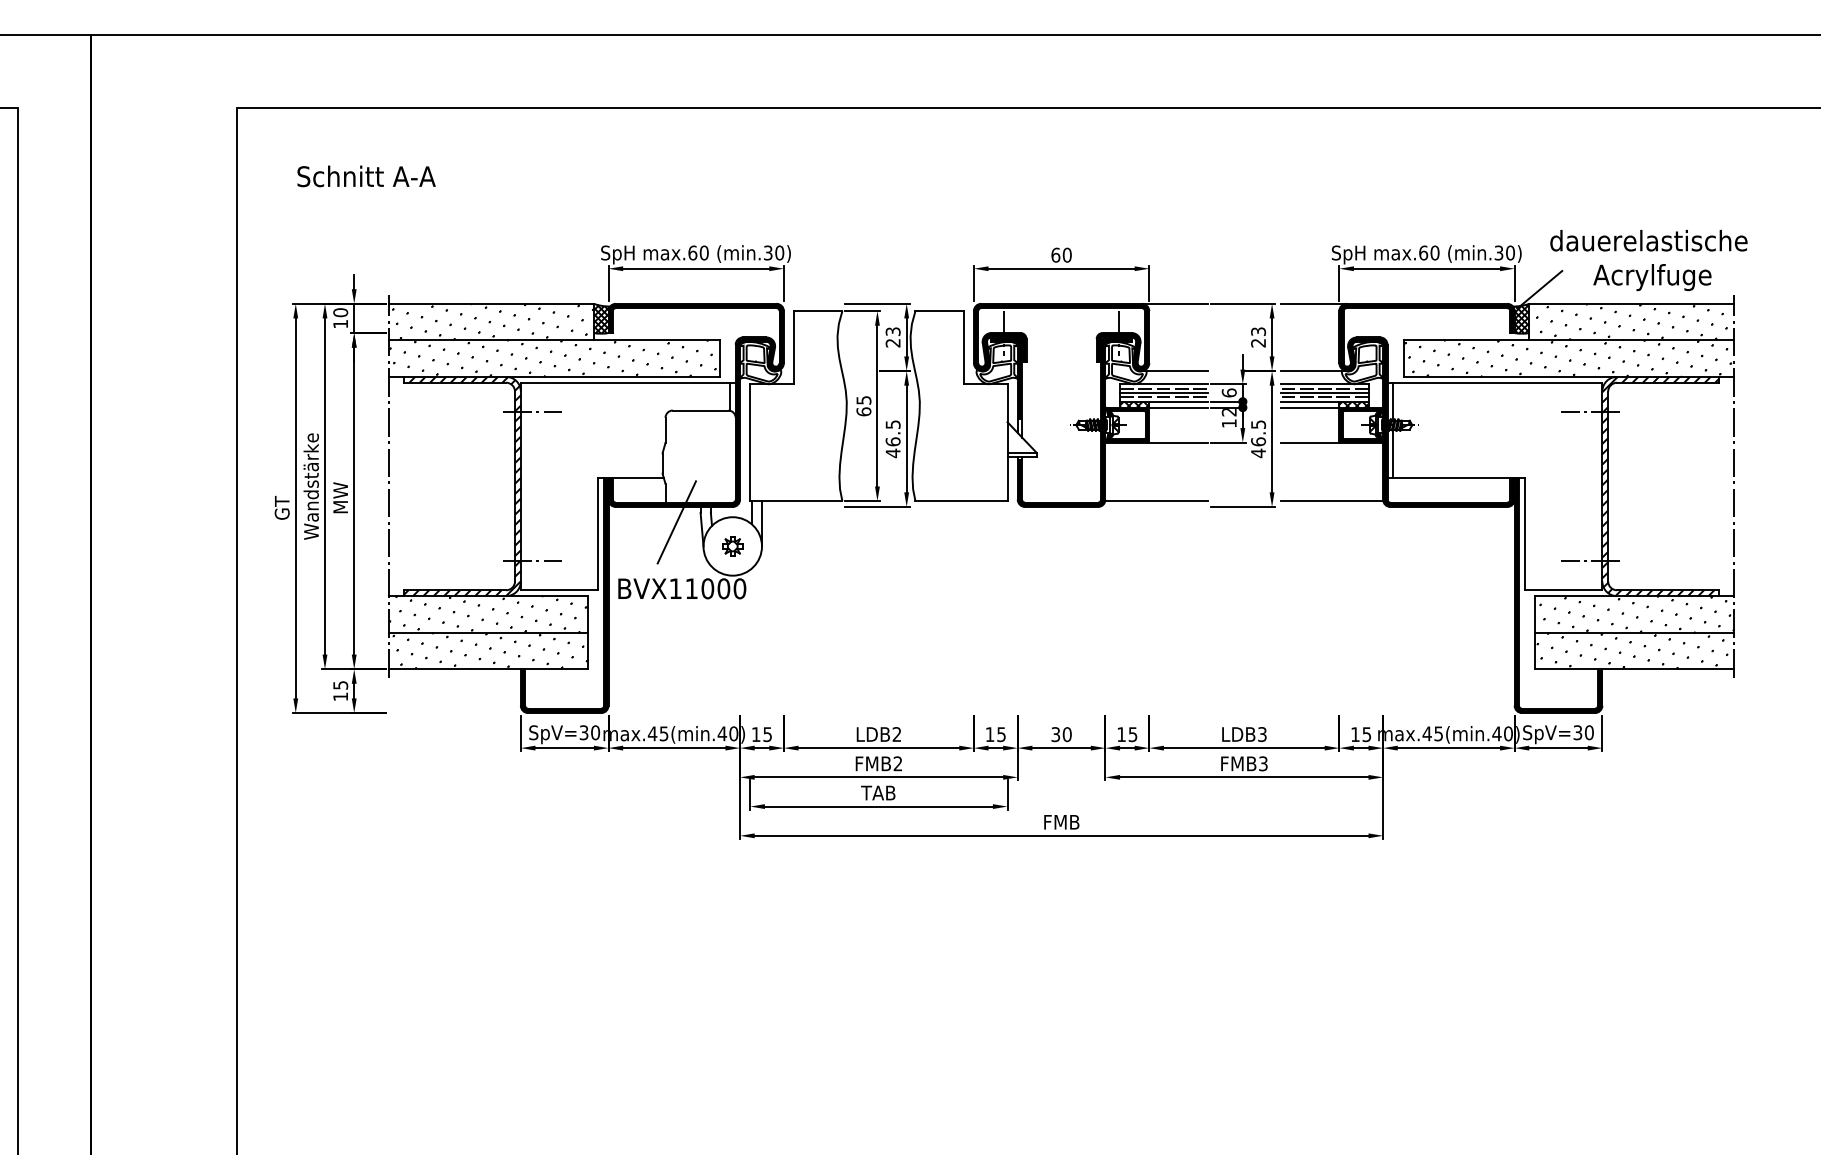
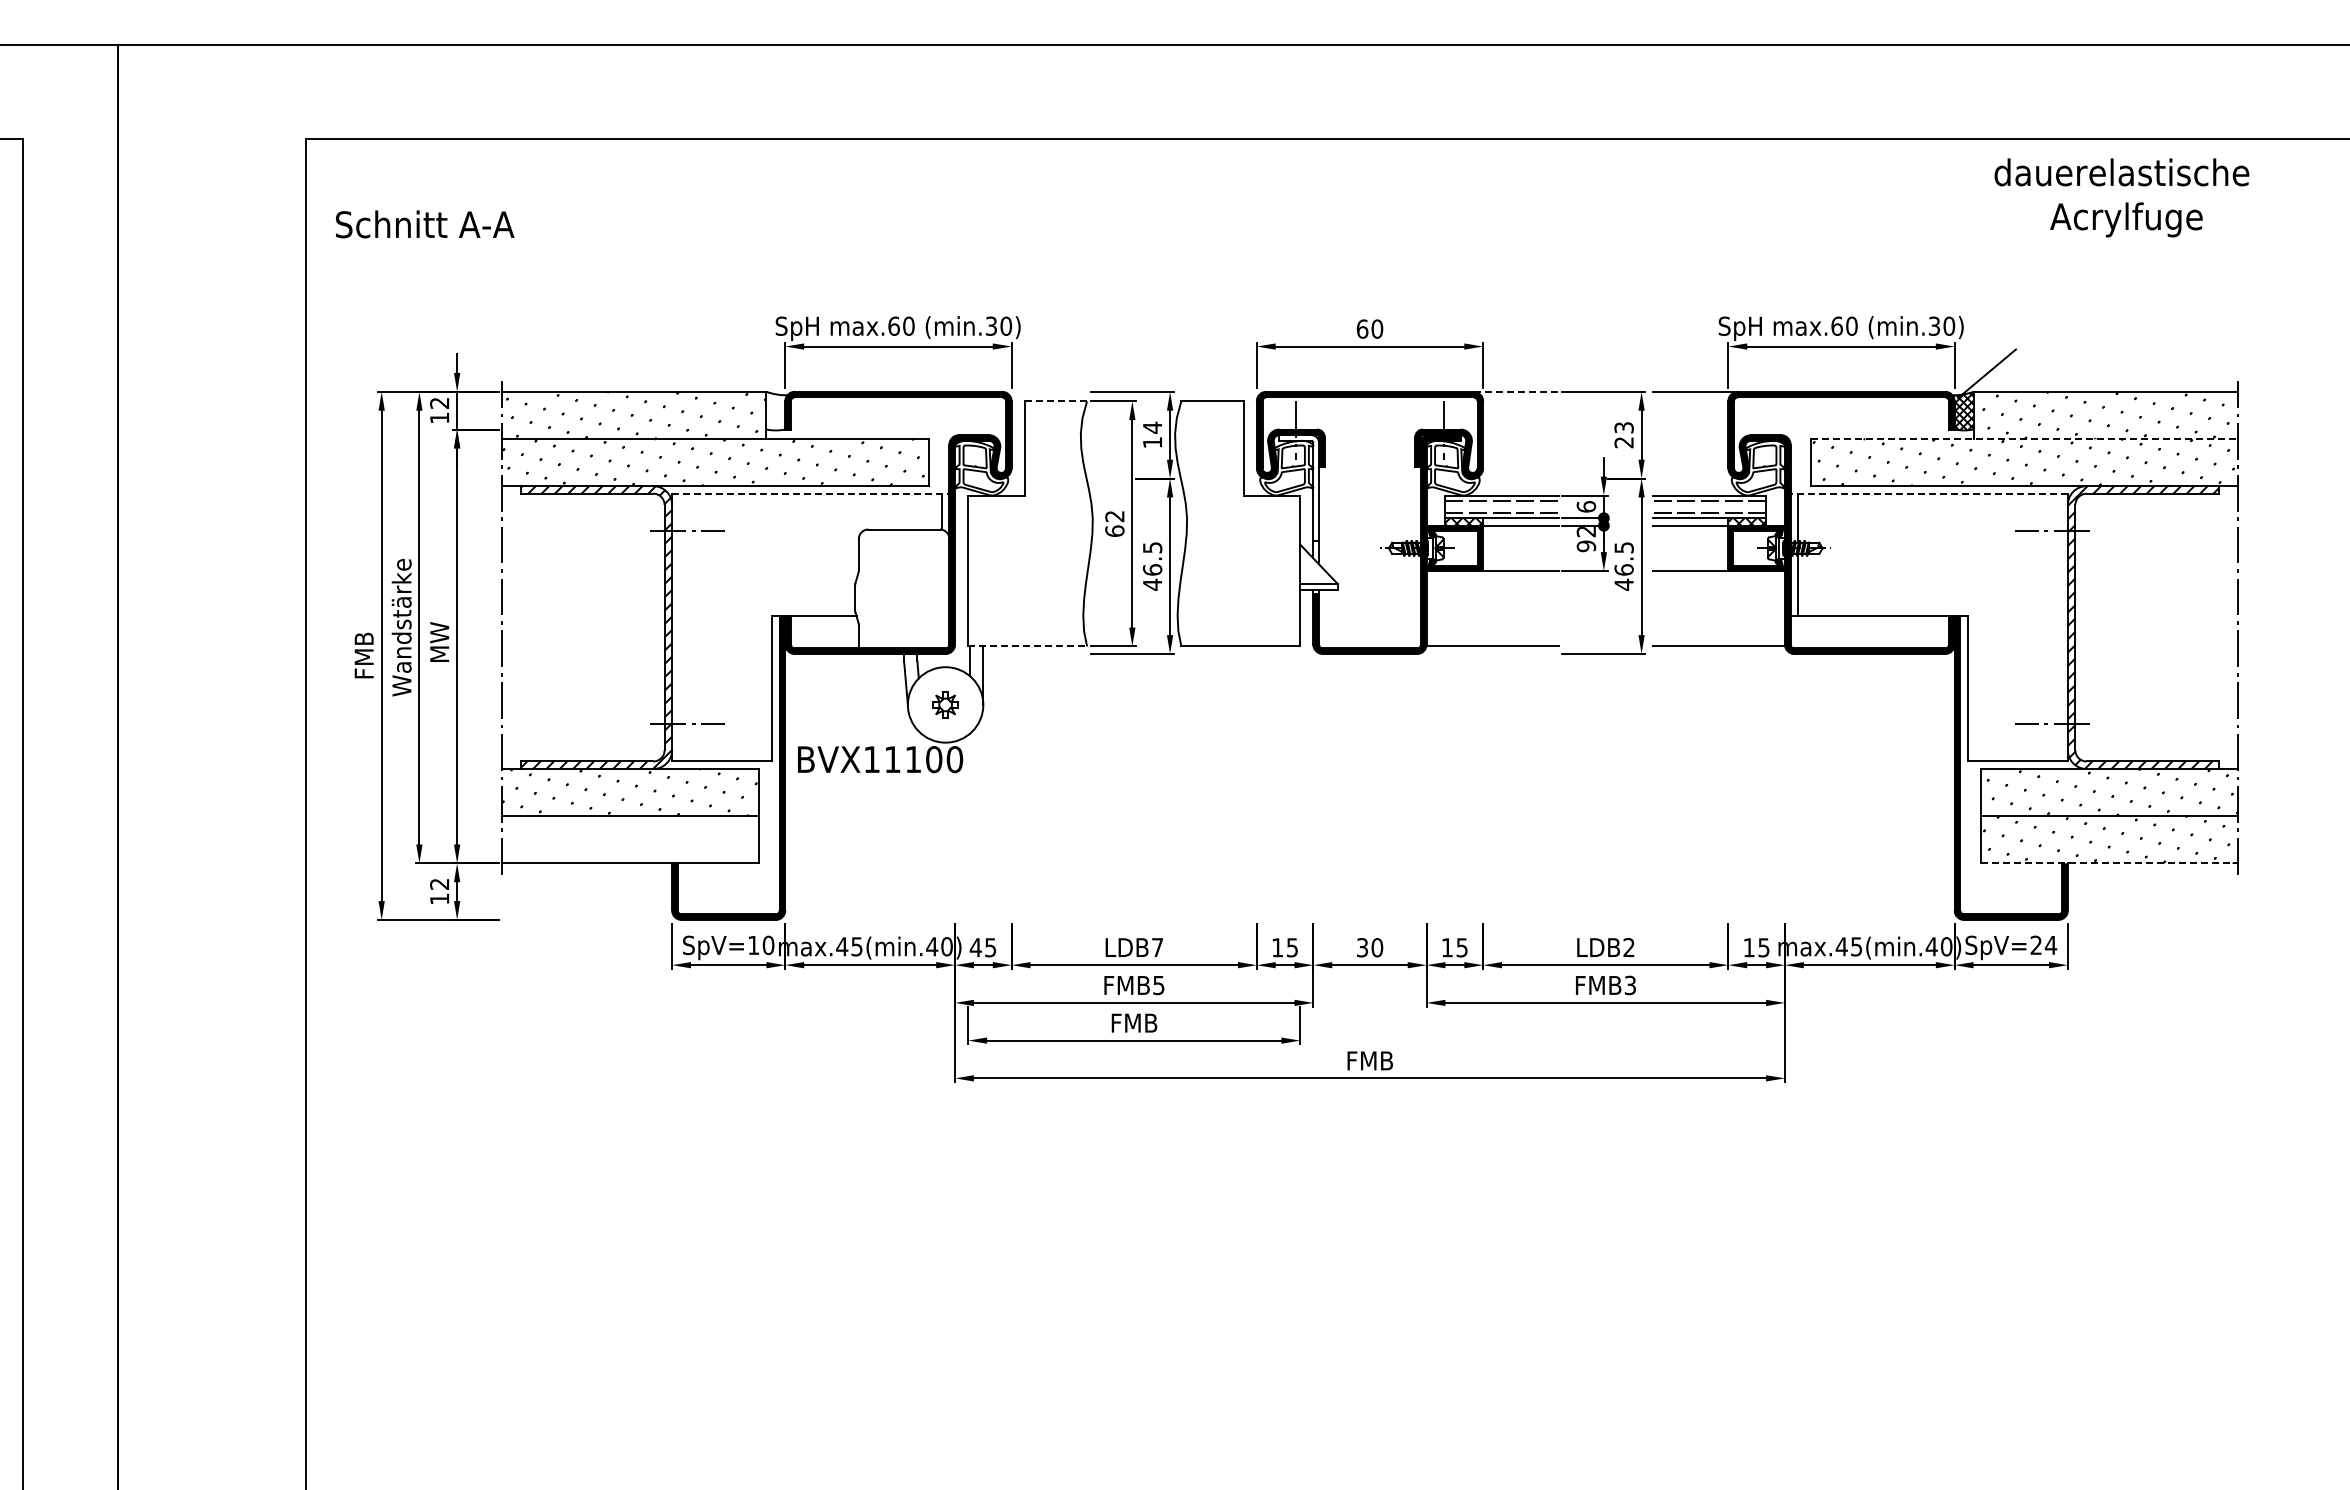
text: (366, 176) -> (424, 224), moved
text: (1648, 260) -> (2121, 197), moved
line: (1175, 303) -> (1516, 391), solid -> dashed
line: (818, 311) -> (1056, 401), solid -> dashed
text: (340, 312) -> (439, 403), 10 -> 12
hatch: (601, 318) -> (776, 410), removed
text: (893, 336) -> (1152, 434), 23 -> 14
line: (1568, 339) -> (2024, 438), solid -> dashed
line: (1174, 370) -> (1515, 478), removed
line: (1313, 370) -> (1695, 478), removed
fill: (1006, 377) -> (1299, 487), removed
line: (628, 382) -> (810, 493), solid -> dashed
line: (1495, 382) -> (1929, 493), solid -> dashed
line: (1163, 392) -> (1501, 506), removed
line: (1324, 392) -> (1709, 506), removed
text: (863, 400) -> (1114, 516), 65 -> 62
text: (1229, 423) -> (1586, 546), 12 -> 92
line: (796, 501) -> (1028, 646), solid -> dashed
text: (281, 508) -> (363, 655), GT -> FMB
line: (676, 522) -> (873, 673), removed
text: (707, 588) -> (913, 759), BVX11000 -> BVX11100
hatch: (490, 650) -> (632, 839), removed
line: (1634, 669) -> (2109, 863), solid -> dashed
text: (340, 684) -> (439, 883), 15 -> 12
text: (583, 732) -> (753, 945), SpV=30 -> SpV=10
text: (1583, 732) -> (2043, 945), SpV=30 -> SpV=24
text: (896, 733) -> (1157, 946), LDB2 -> LDB7
text: (755, 734) -> (975, 947), 15 -> 45
text: (1261, 734) -> (1628, 947), LDB3 -> LDB2
text: (897, 763) -> (1158, 985), FMB2 -> FMB5
text: (879, 792) -> (1134, 1022), TAB -> FMB

